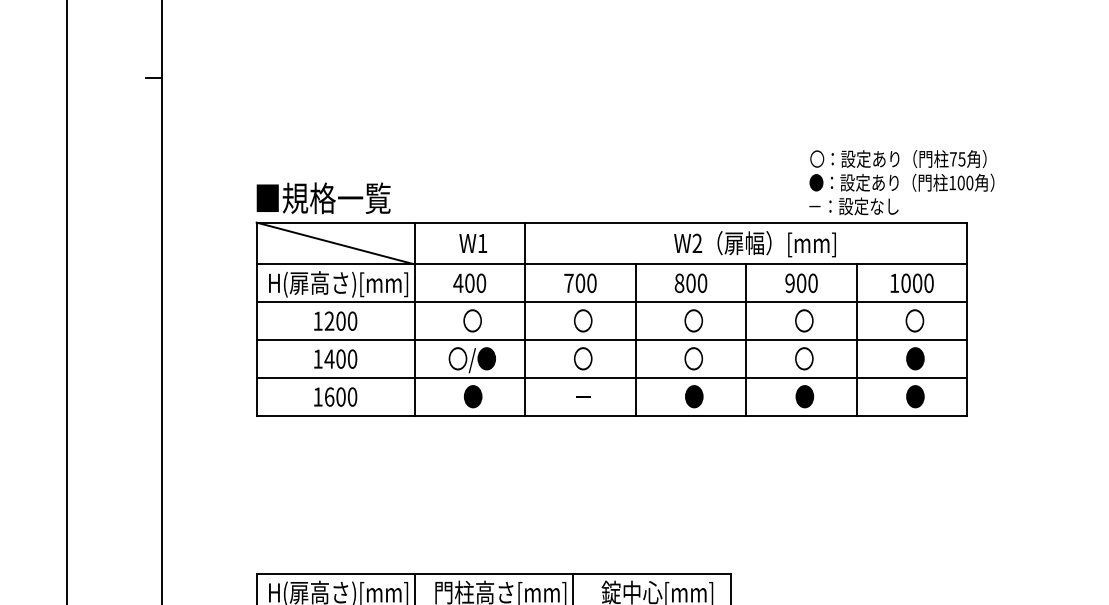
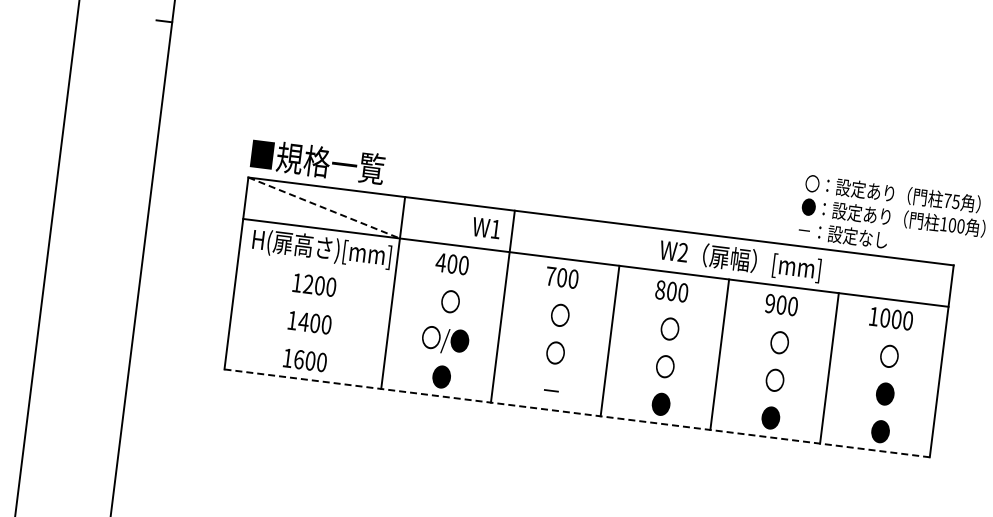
line: (335, 243) -> (324, 207), solid -> dashed
text: (472, 243) -> (485, 228), moved
line: (611, 302) -> (590, 300), removed
line: (611, 340) -> (585, 338), removed
line: (611, 378) -> (581, 376), removed
line: (612, 416) -> (577, 413), solid -> dashed

